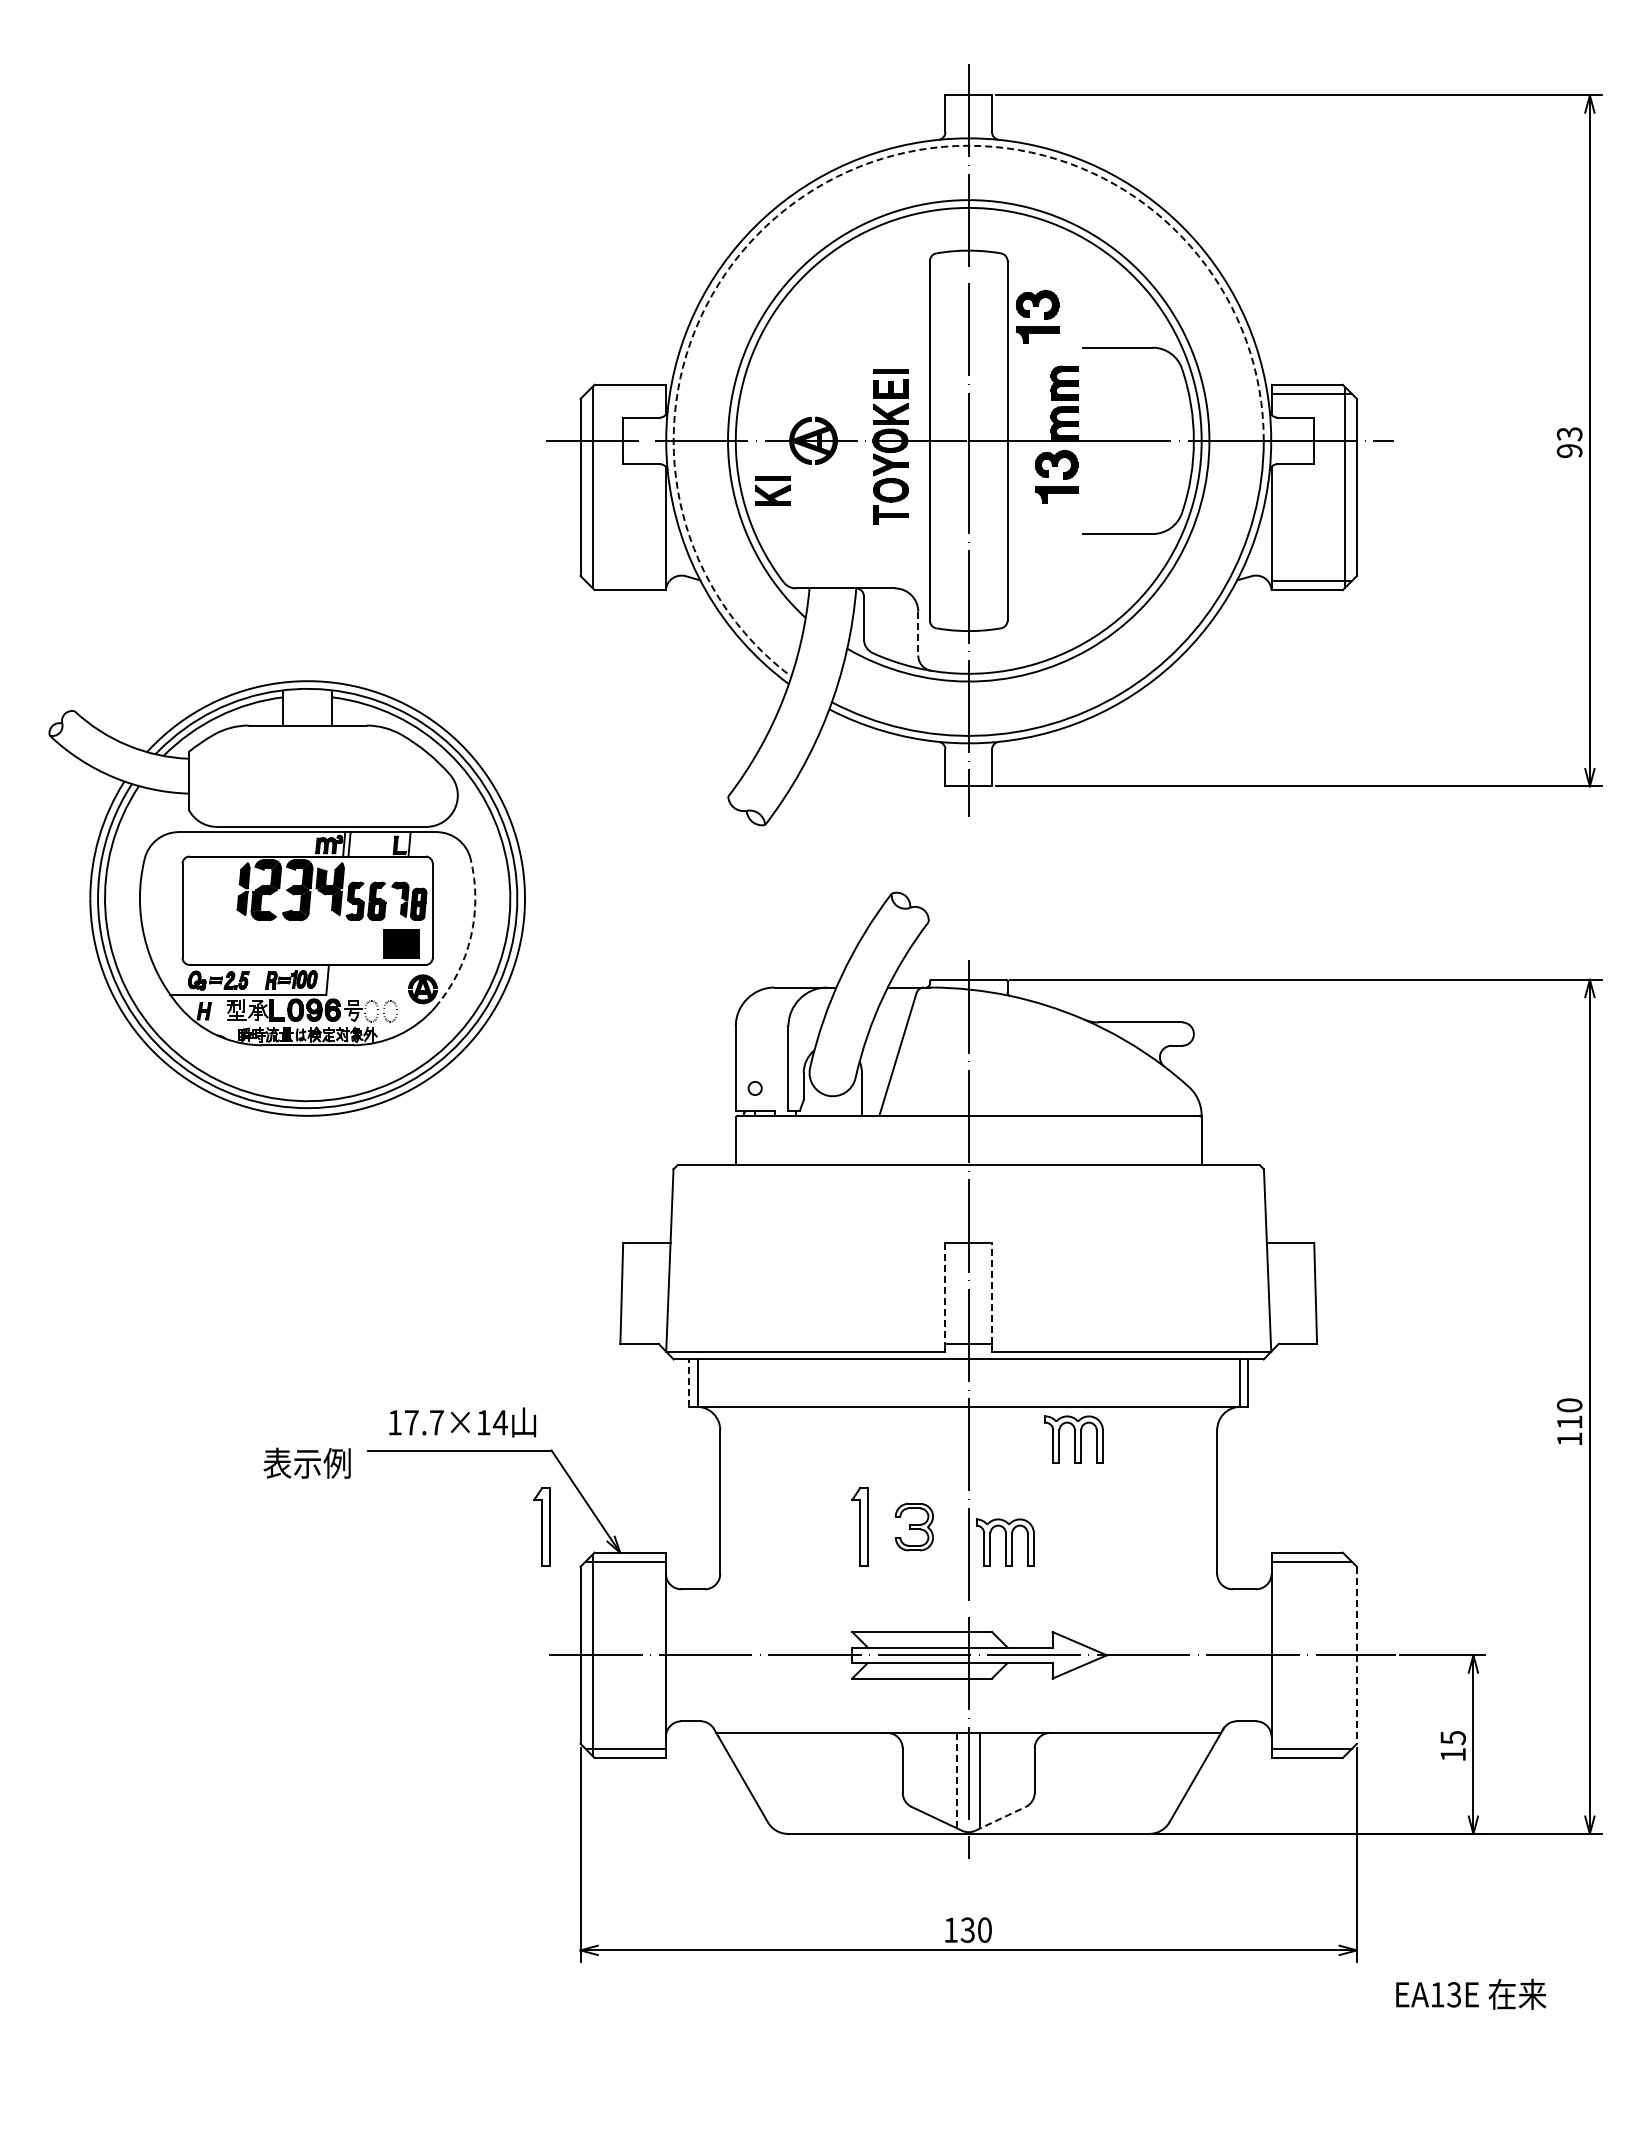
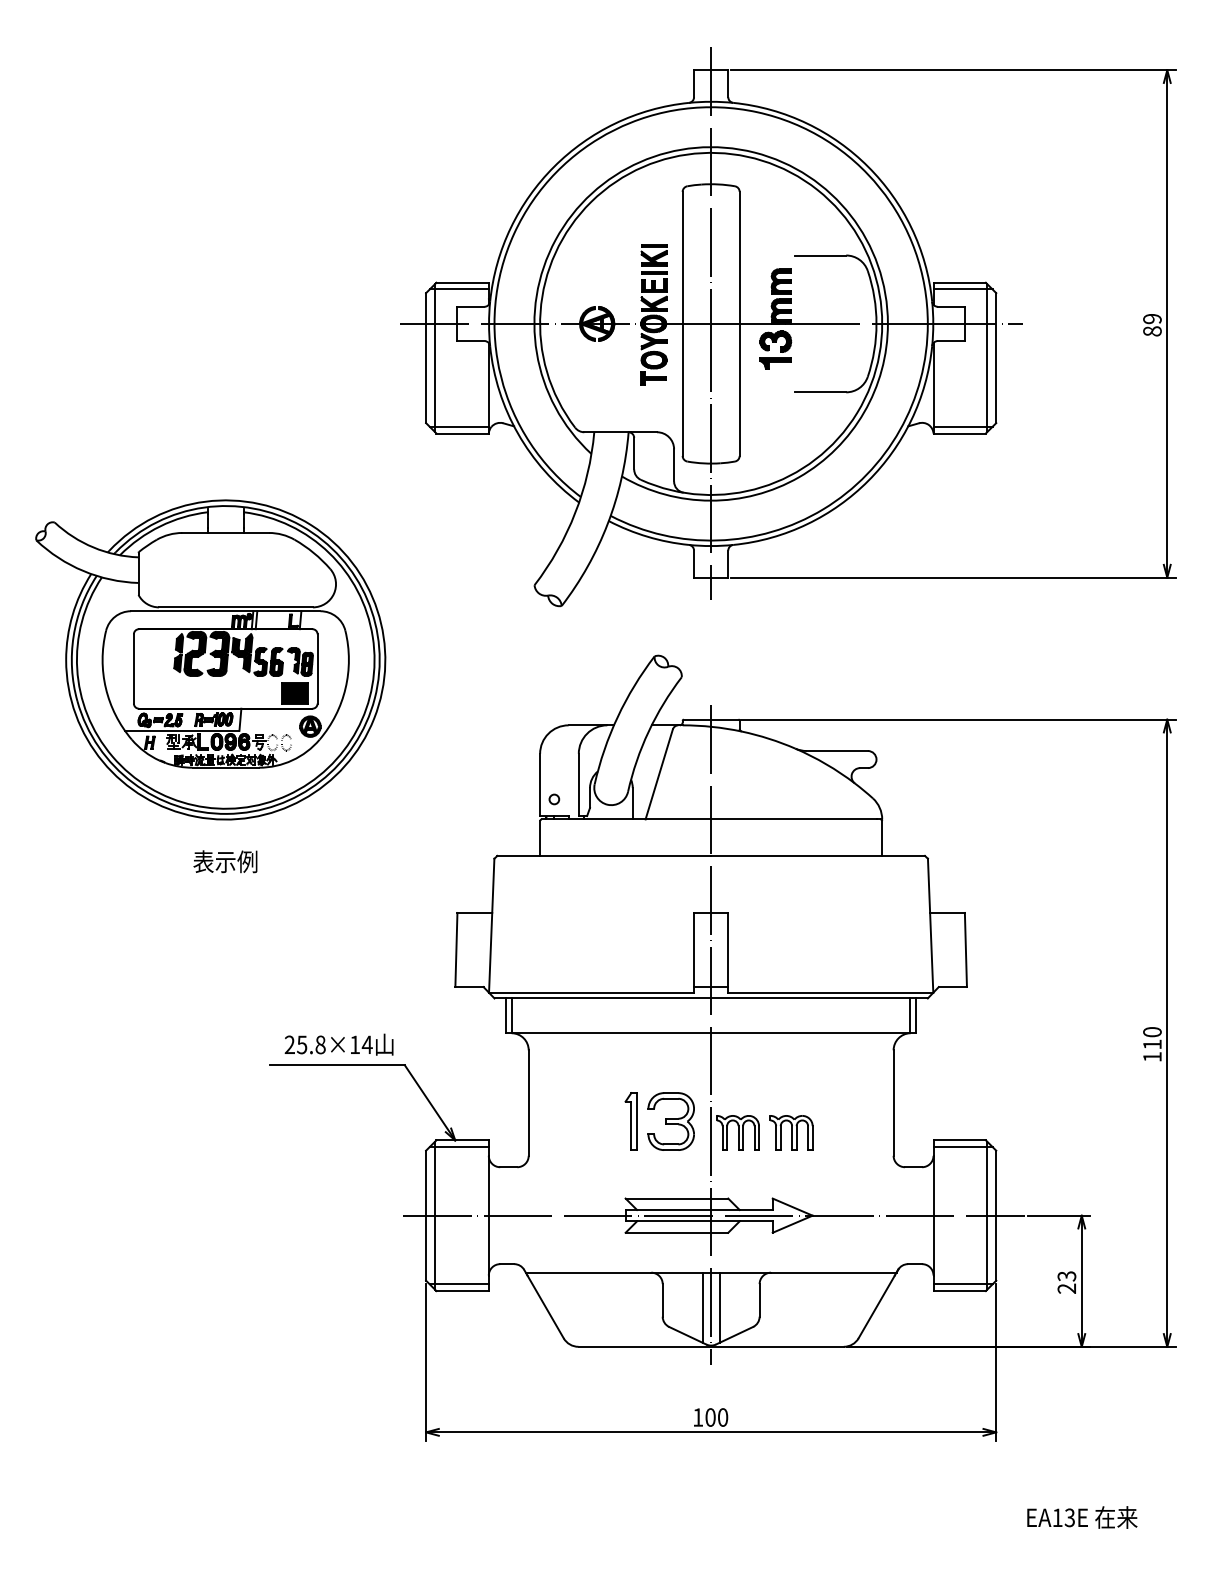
arc: (836, 176) -> (614, 129), dashed -> solid
part: (1044, 316) -> (766, 232), removed
line: (625, 393) -> (459, 289), added
text: (1569, 442) -> (1152, 325), 93 -> 89
part: (773, 490) -> (654, 254), moved
line: (625, 581) -> (459, 427), added
line: (918, 633) -> (674, 465), dashed -> solid
arc: (470, 937) -> (345, 688), dashed -> solid
line: (992, 1292) -> (728, 949), dashed -> solid
line: (945, 1293) -> (694, 950), dashed -> solid
line: (689, 1383) -> (506, 1016), dashed -> solid
text: (415, 1422) -> (304, 1044), 17.7×14 -> 25.8×14
part: (1073, 1439) -> (791, 1132), moved
text: (306, 1462) -> (224, 861), moved
part: (541, 1526) -> (397, 1121), removed
part: (914, 1526) -> (671, 1121), size x1.67
line: (1344, 1655) -> (987, 1215), added
line: (1356, 1655) -> (995, 1215), dashed -> solid
text: (1452, 1746) -> (1066, 1282), 15 -> 23
line: (957, 1780) -> (702, 1307), dashed -> solid
line: (1000, 1818) -> (734, 1335), dashed -> solid
text: (967, 1929) -> (710, 1417), 130 -> 100
text: (1471, 1993) -> (1082, 1516), moved

